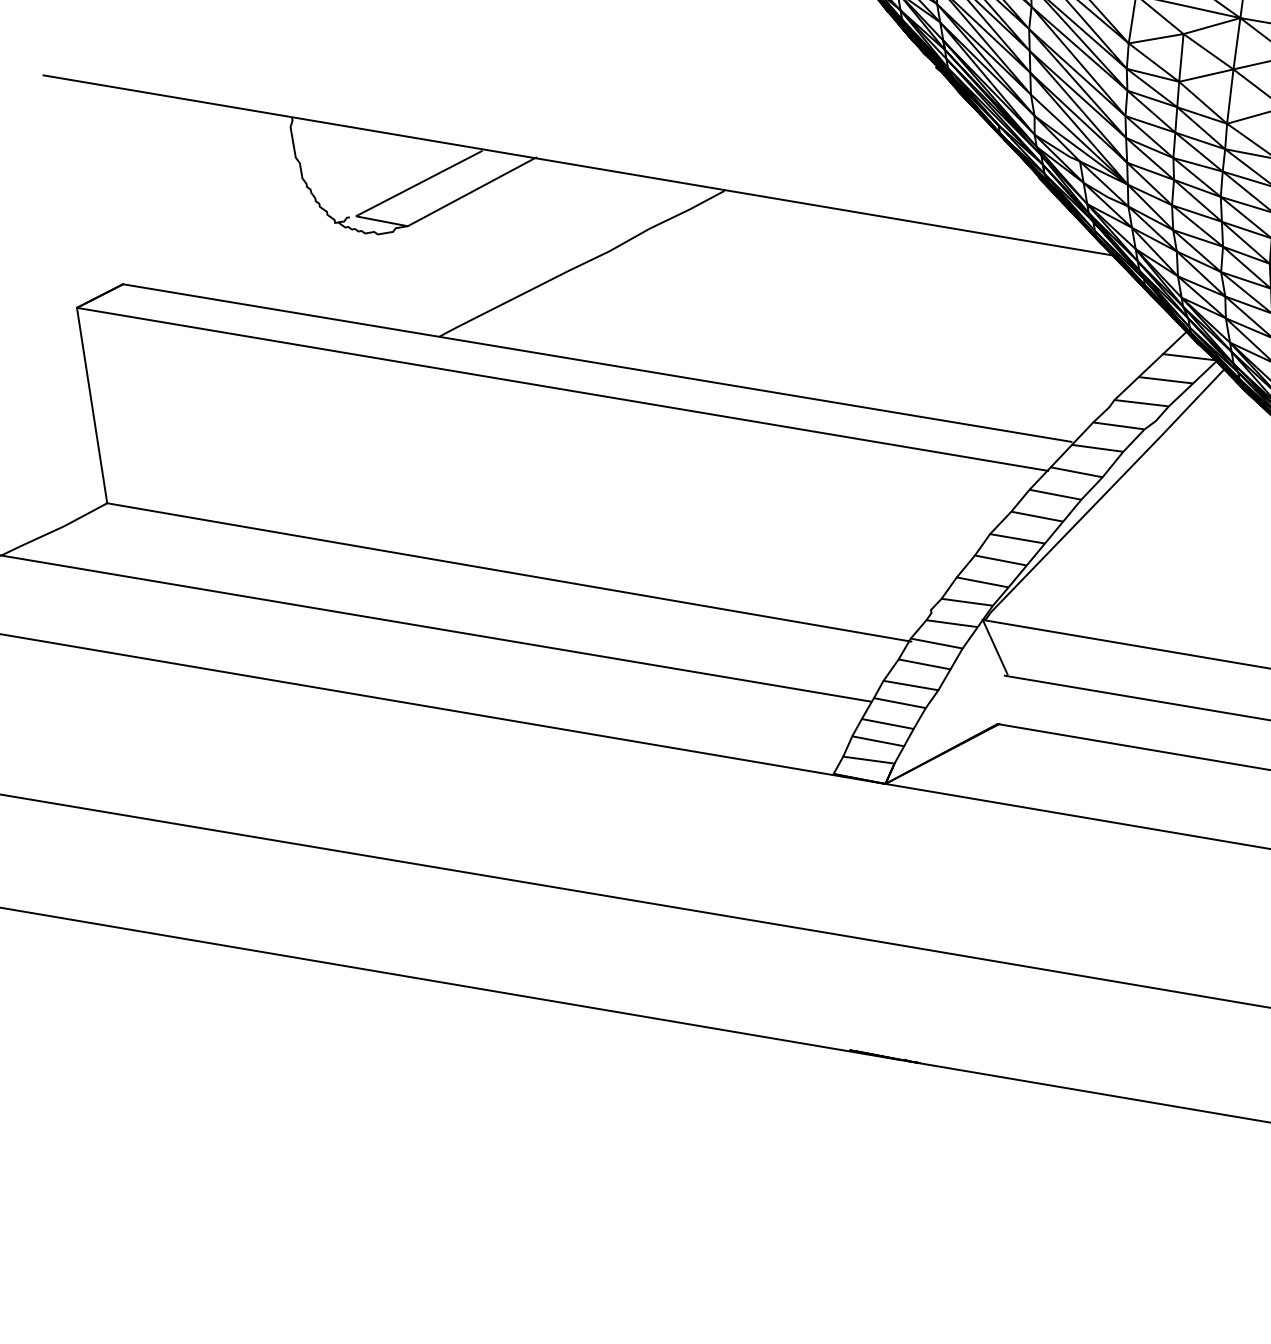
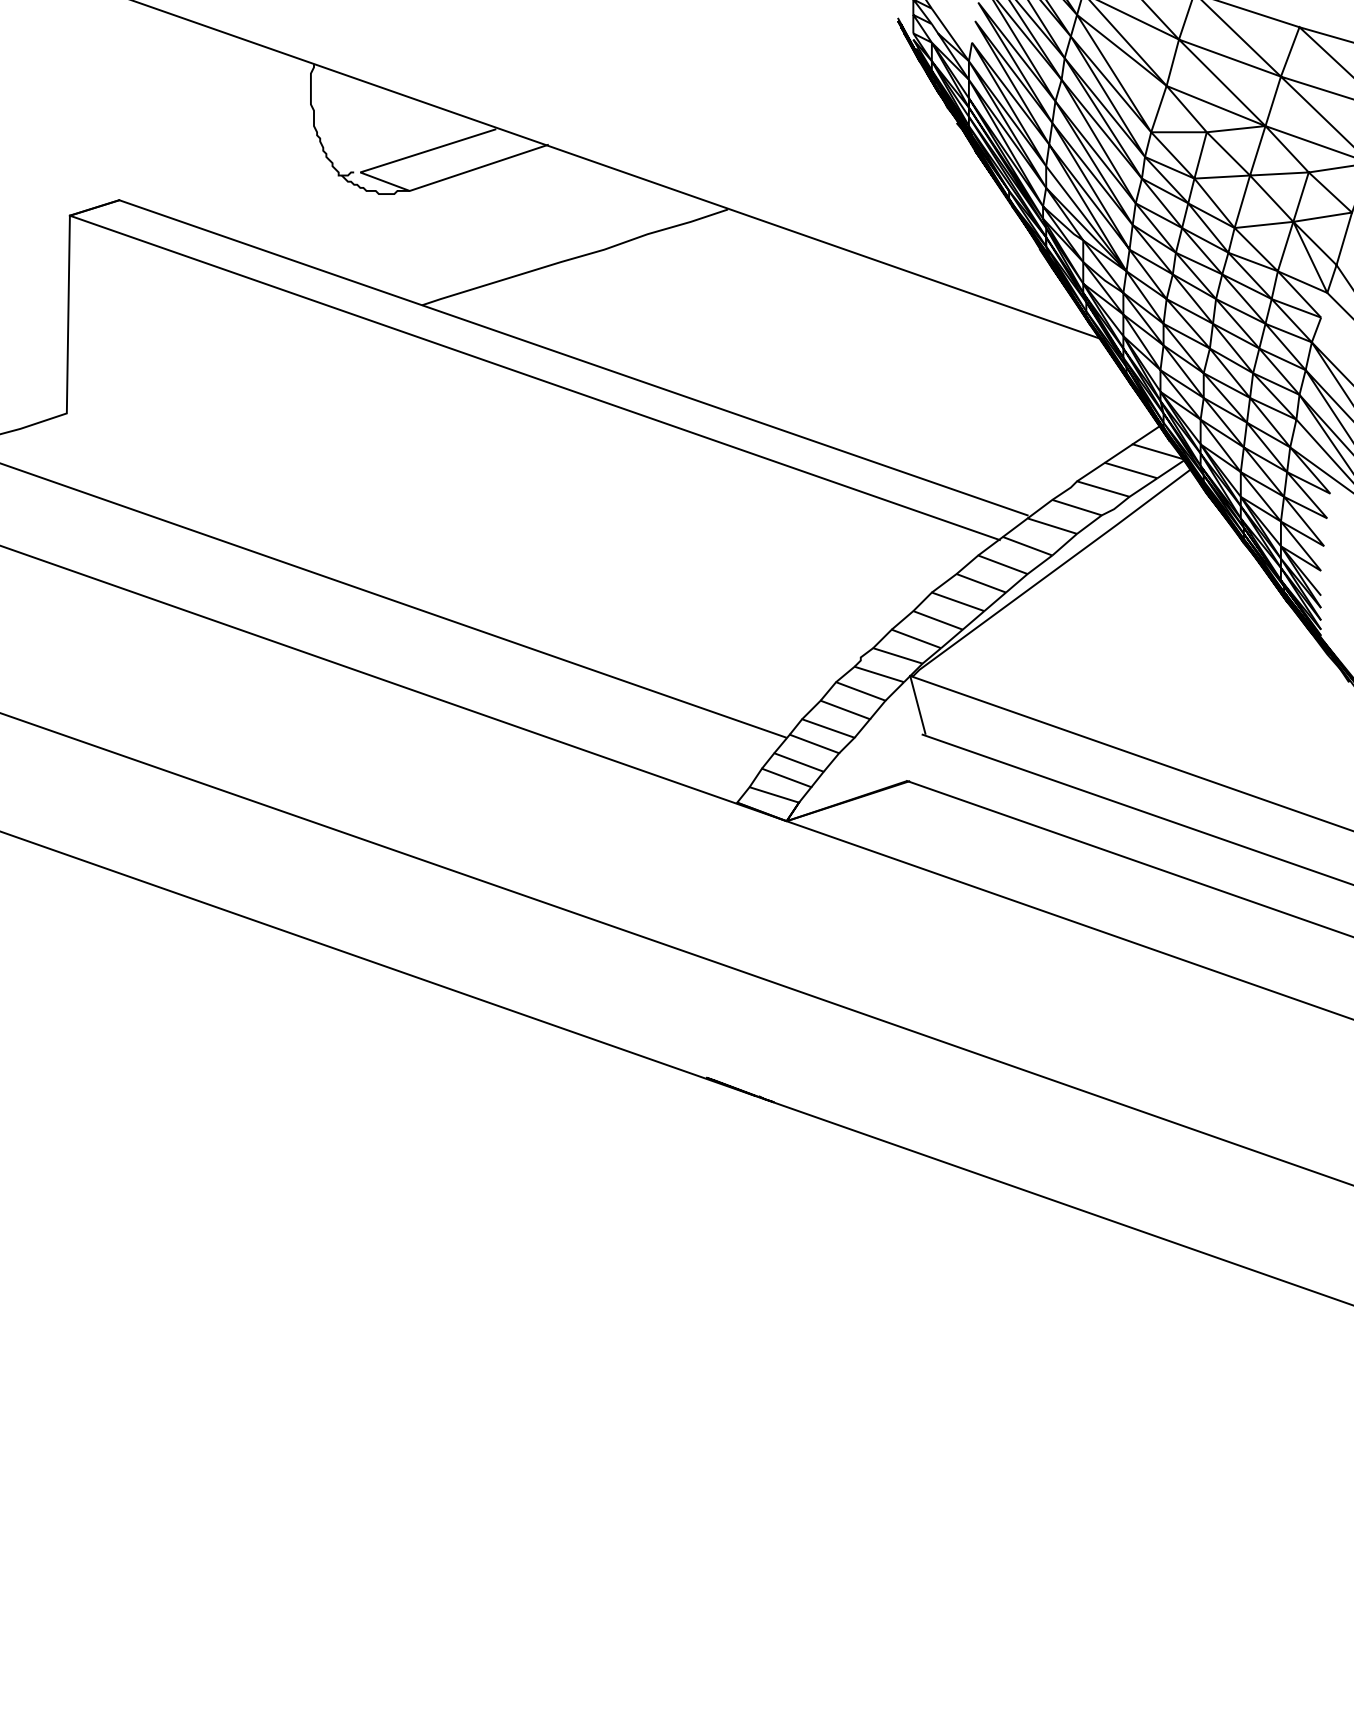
line: (509, 572) -> (451, 549), removed

